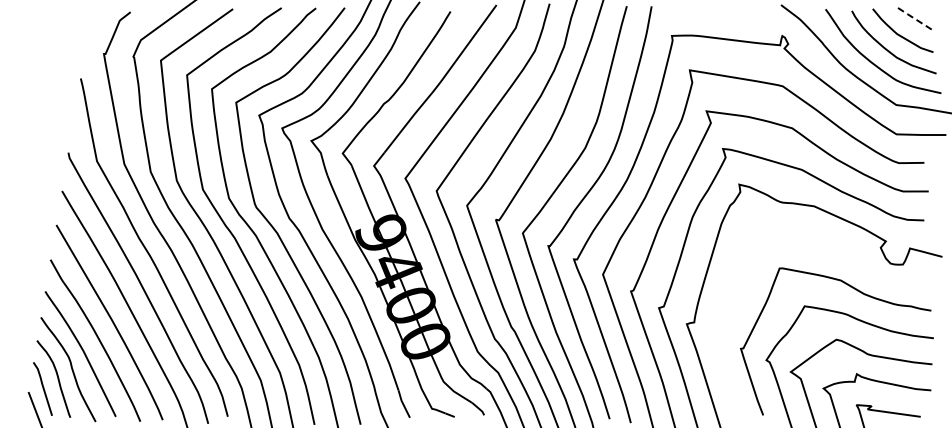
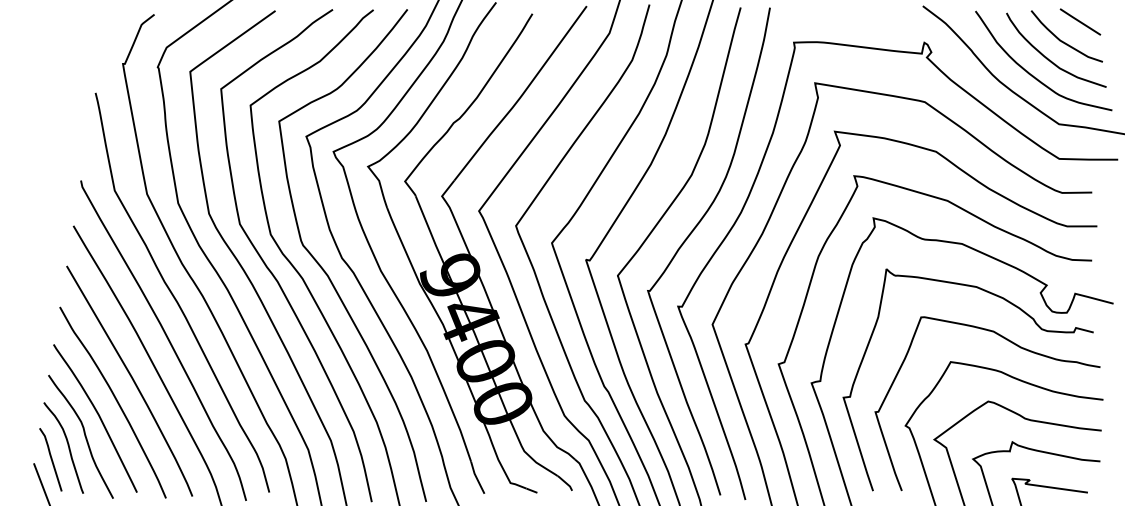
line: (913, 18) -> (1079, 22), dashed -> solid
curve: (861, 261) -> (1017, 309), added

